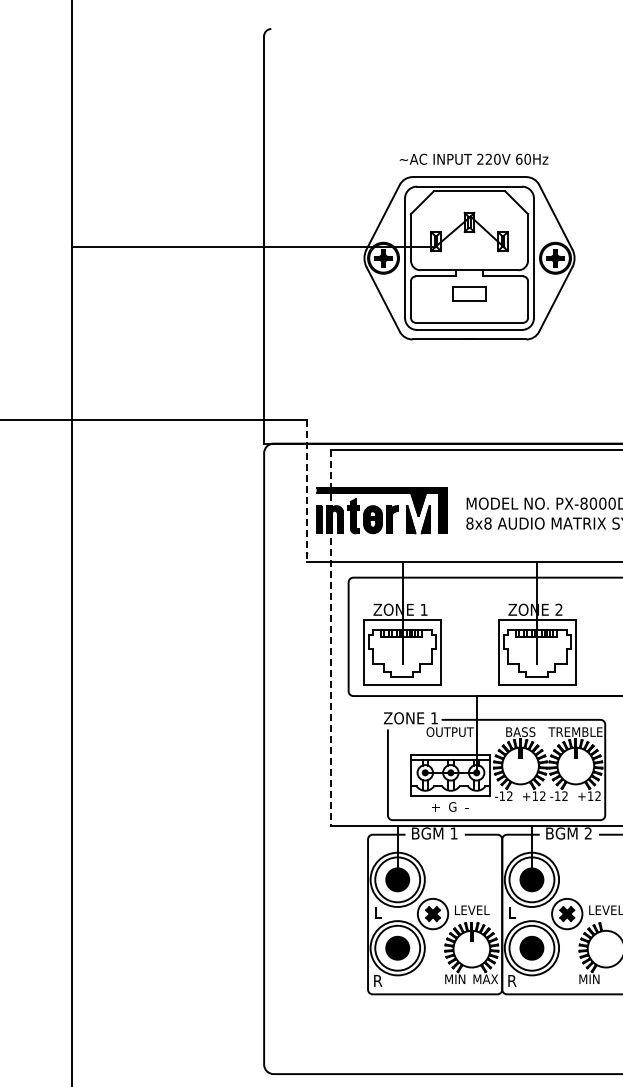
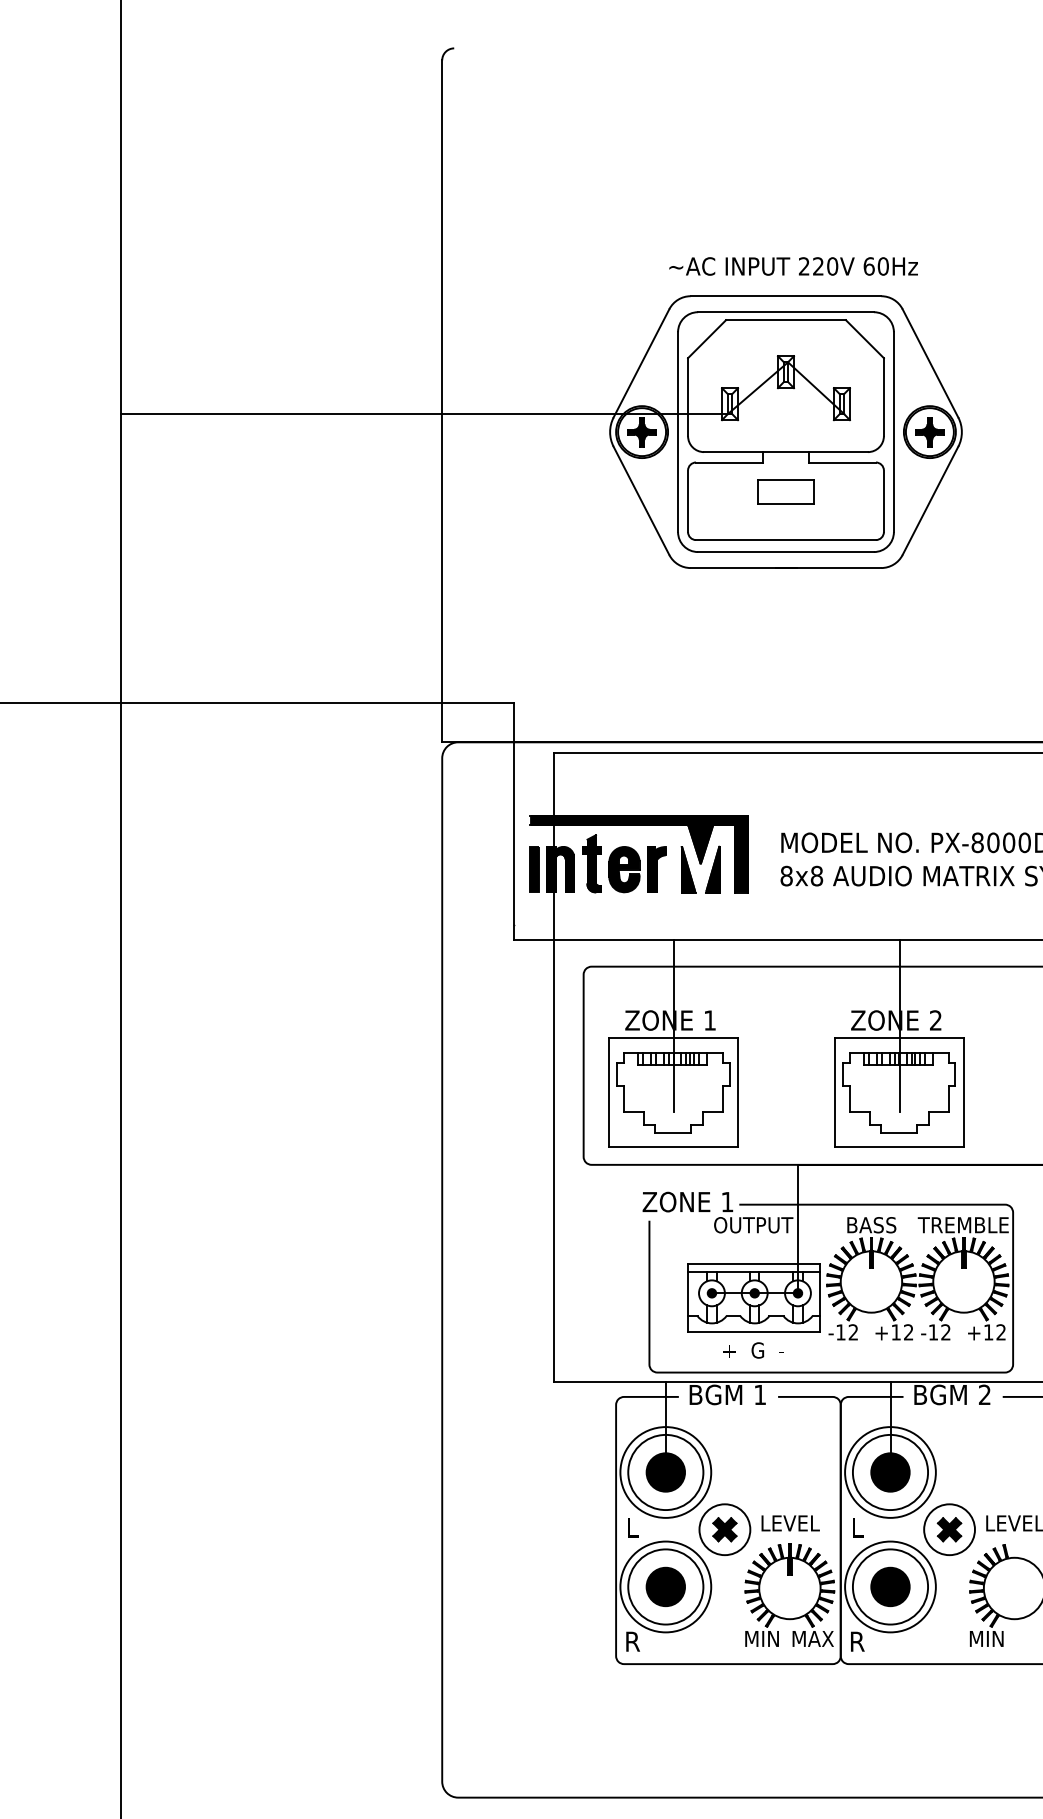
line: (307, 491) -> (514, 822), dashed -> solid
line: (331, 638) -> (554, 1068), dashed -> solid

